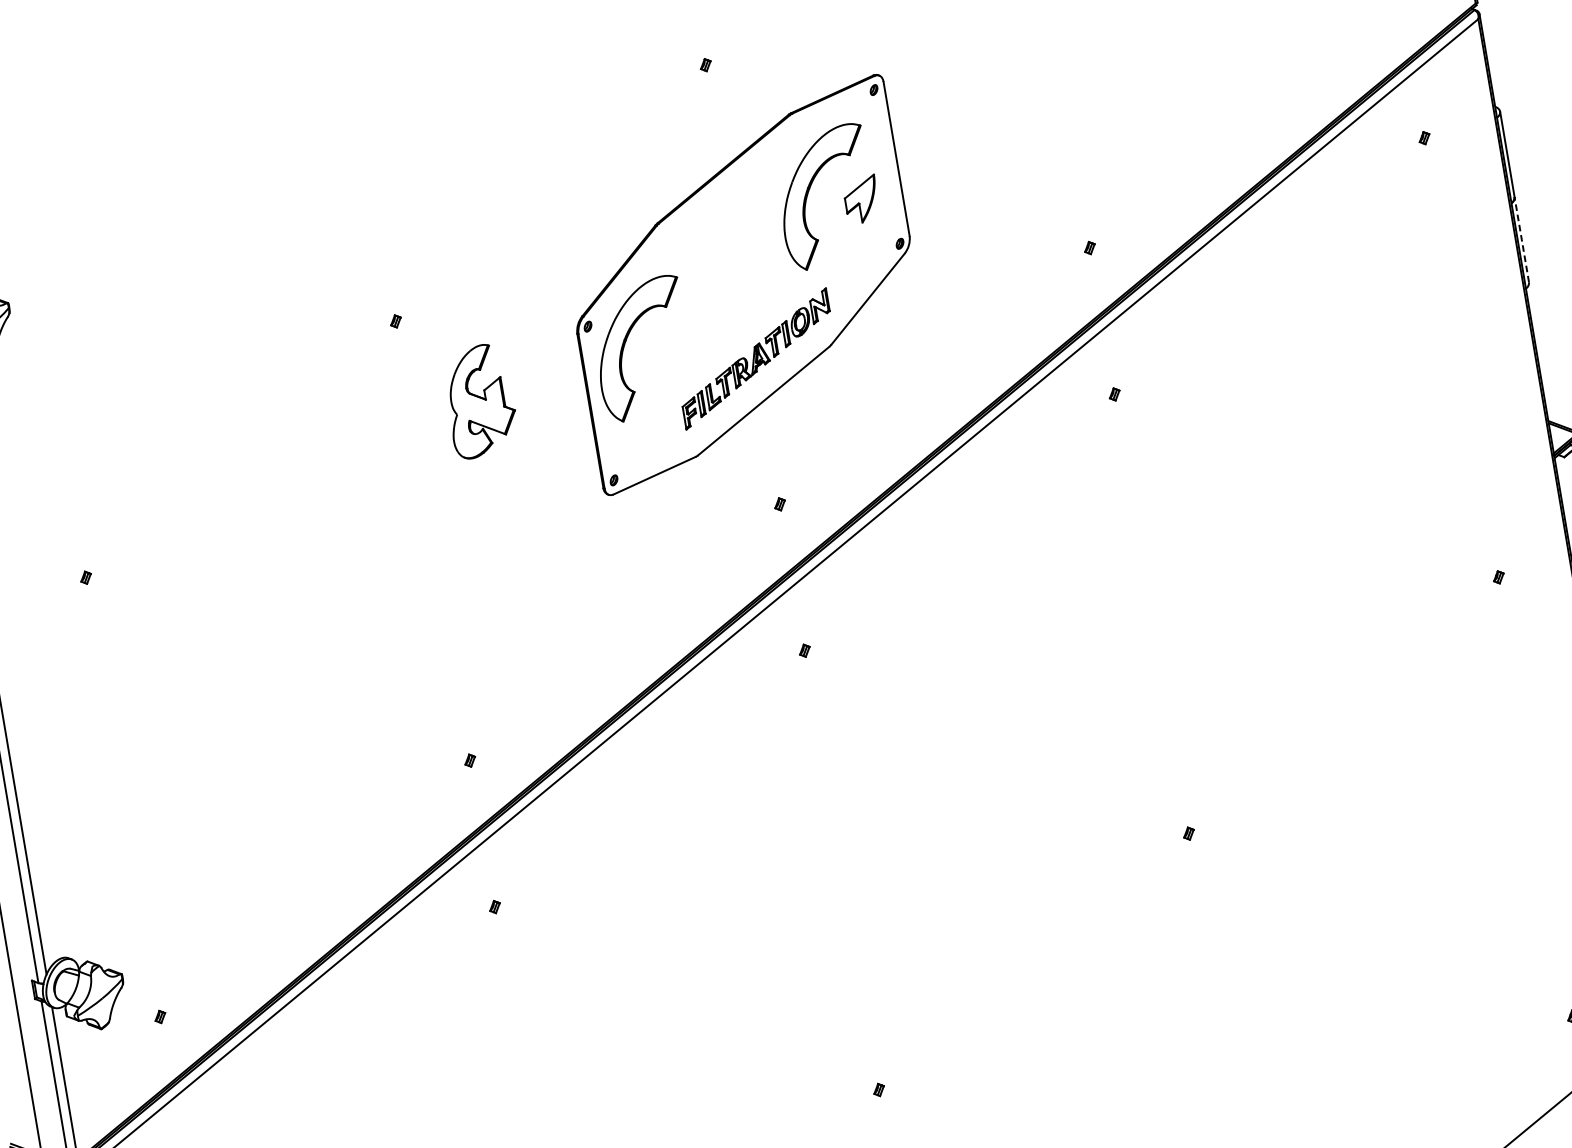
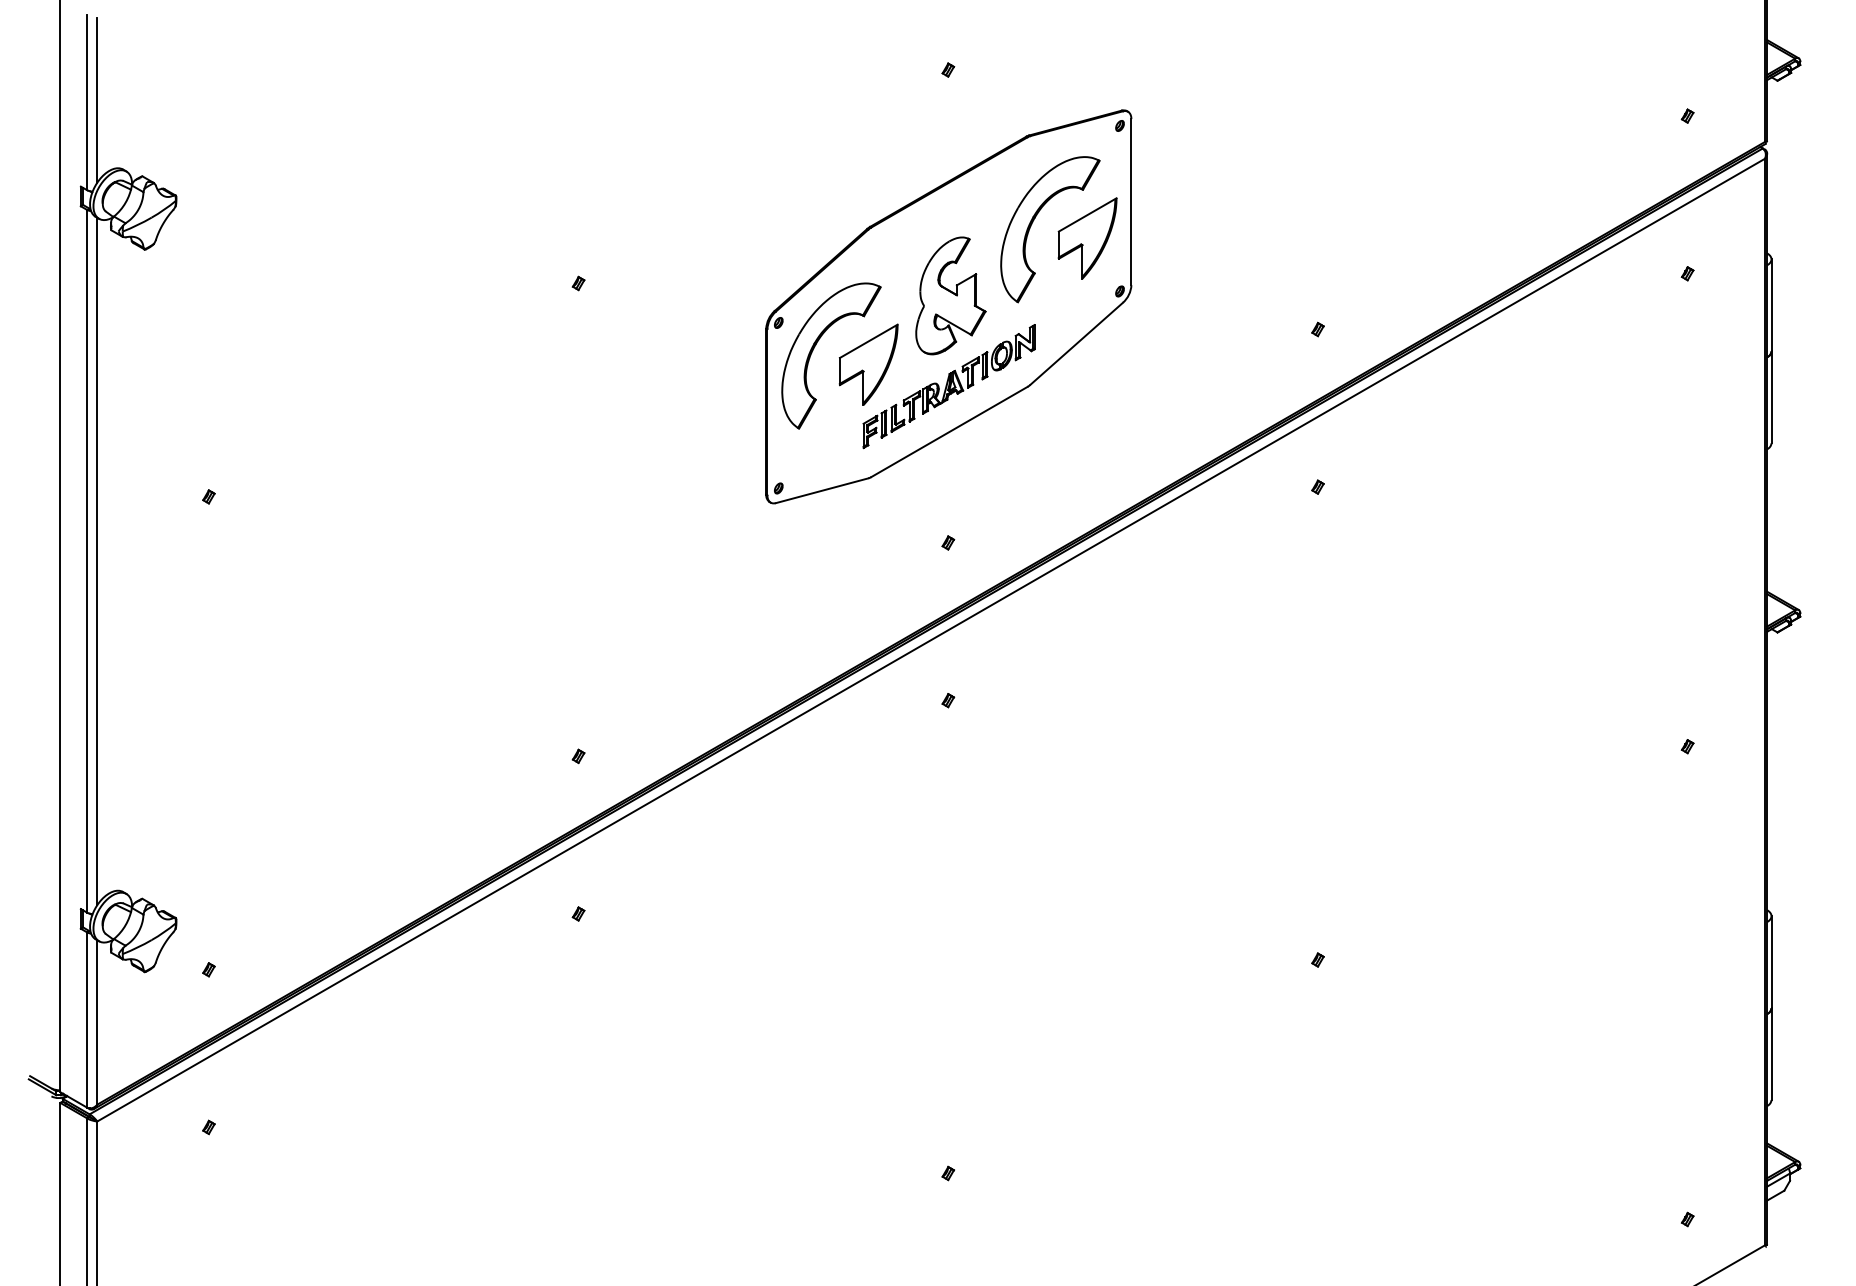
part: (861, 199) -> (1087, 238), size x1.67
line: (1521, 239) -> (1771, 397), dashed -> solid
part: (677, 351) -> (868, 364), added
part: (479, 400) -> (950, 295), moved

